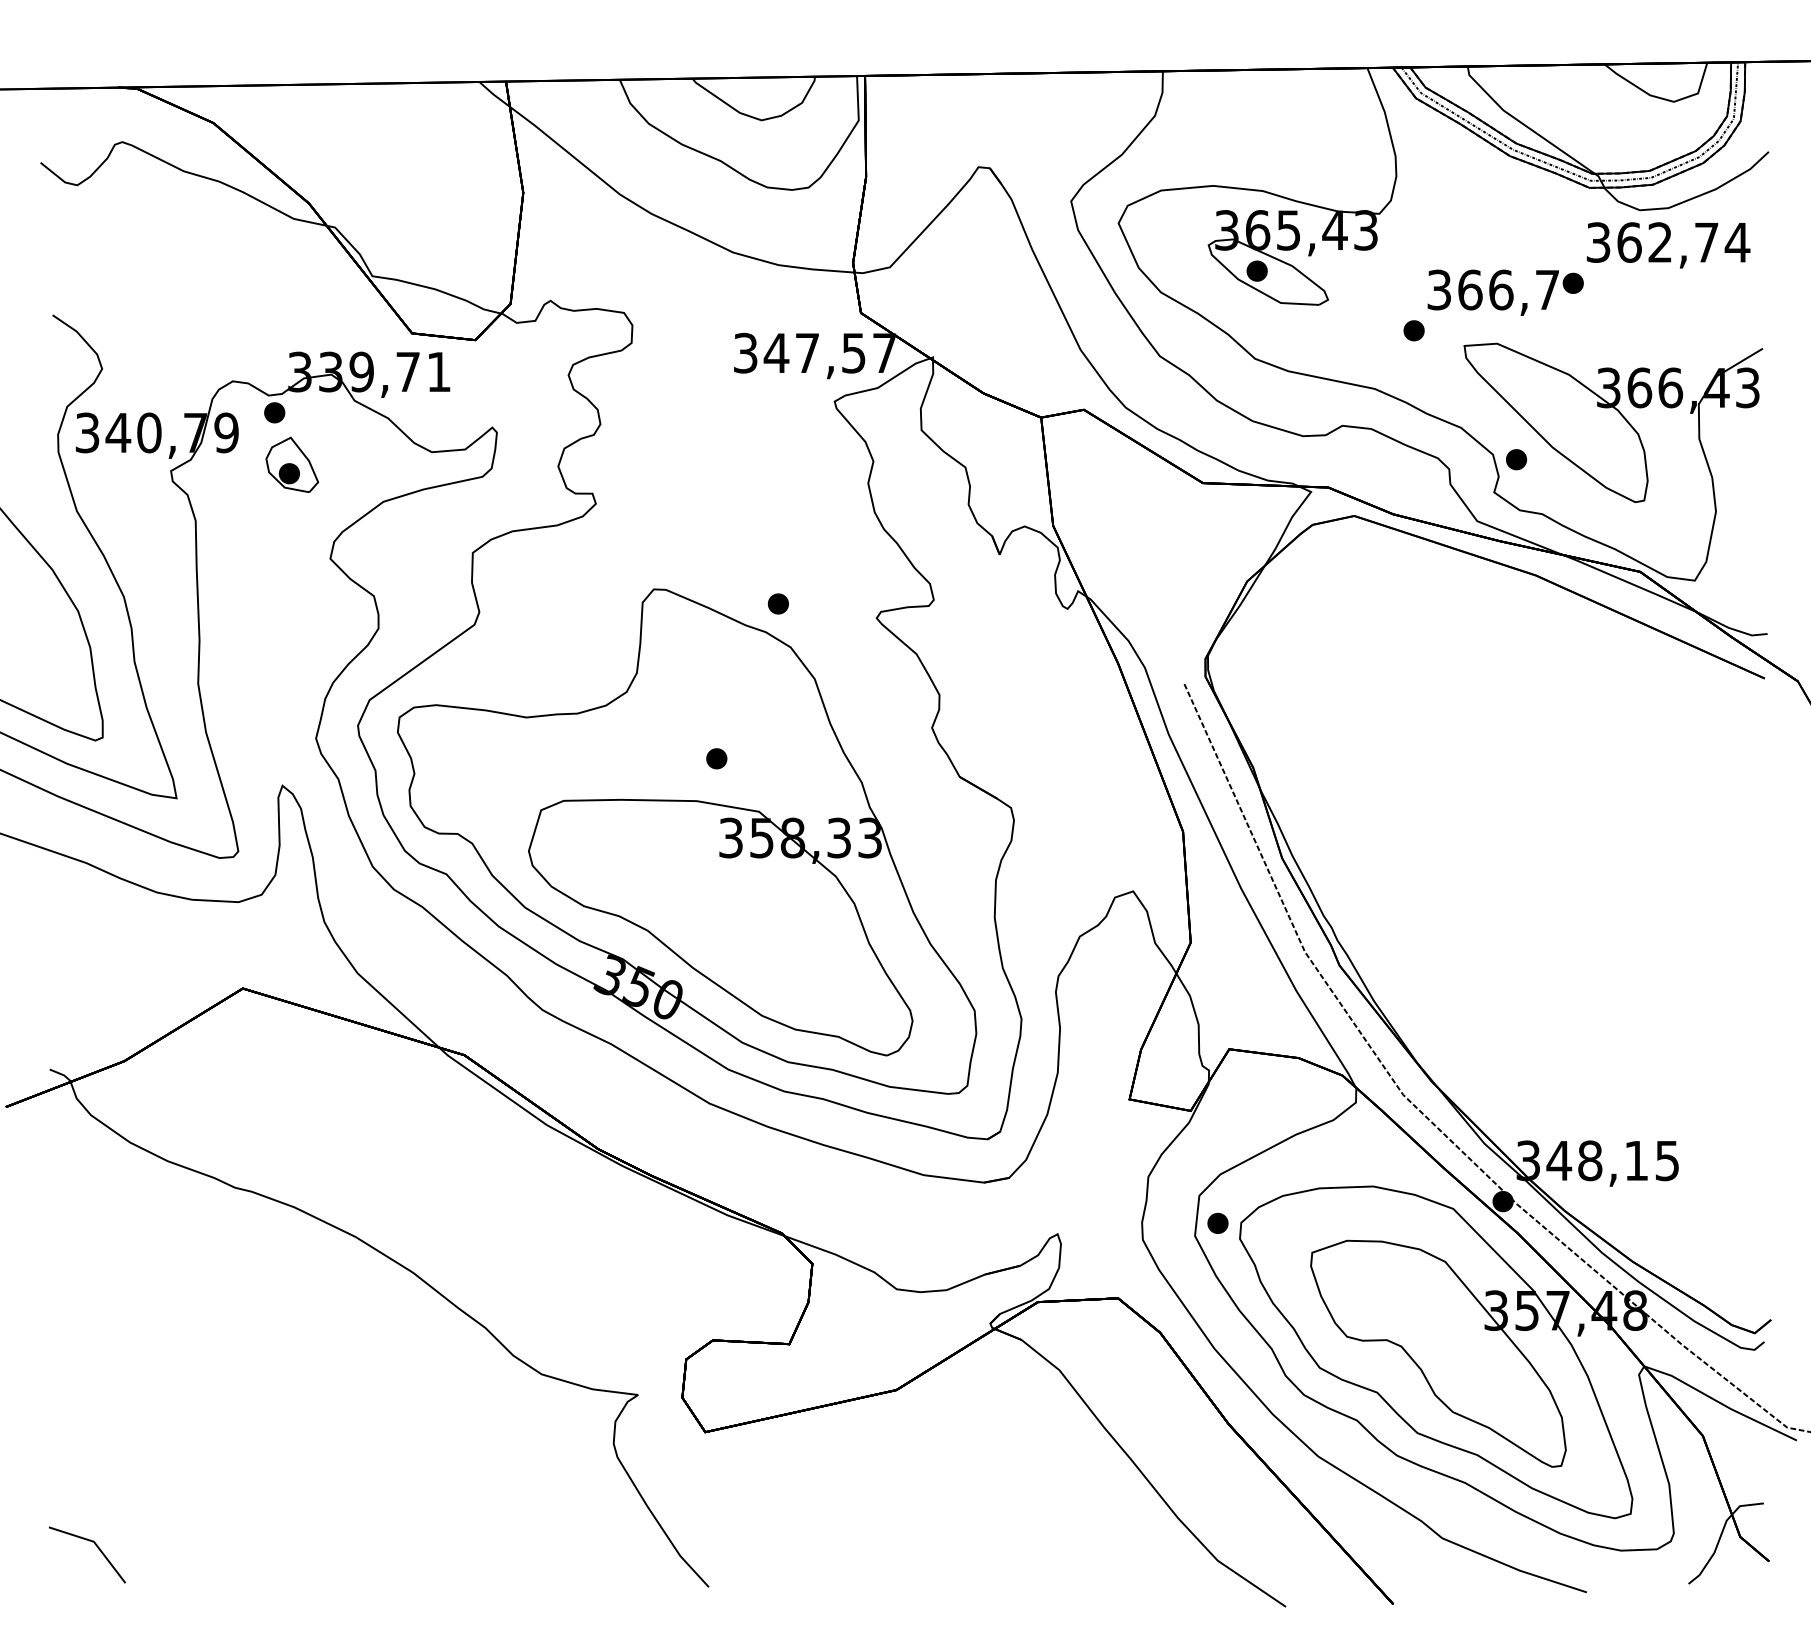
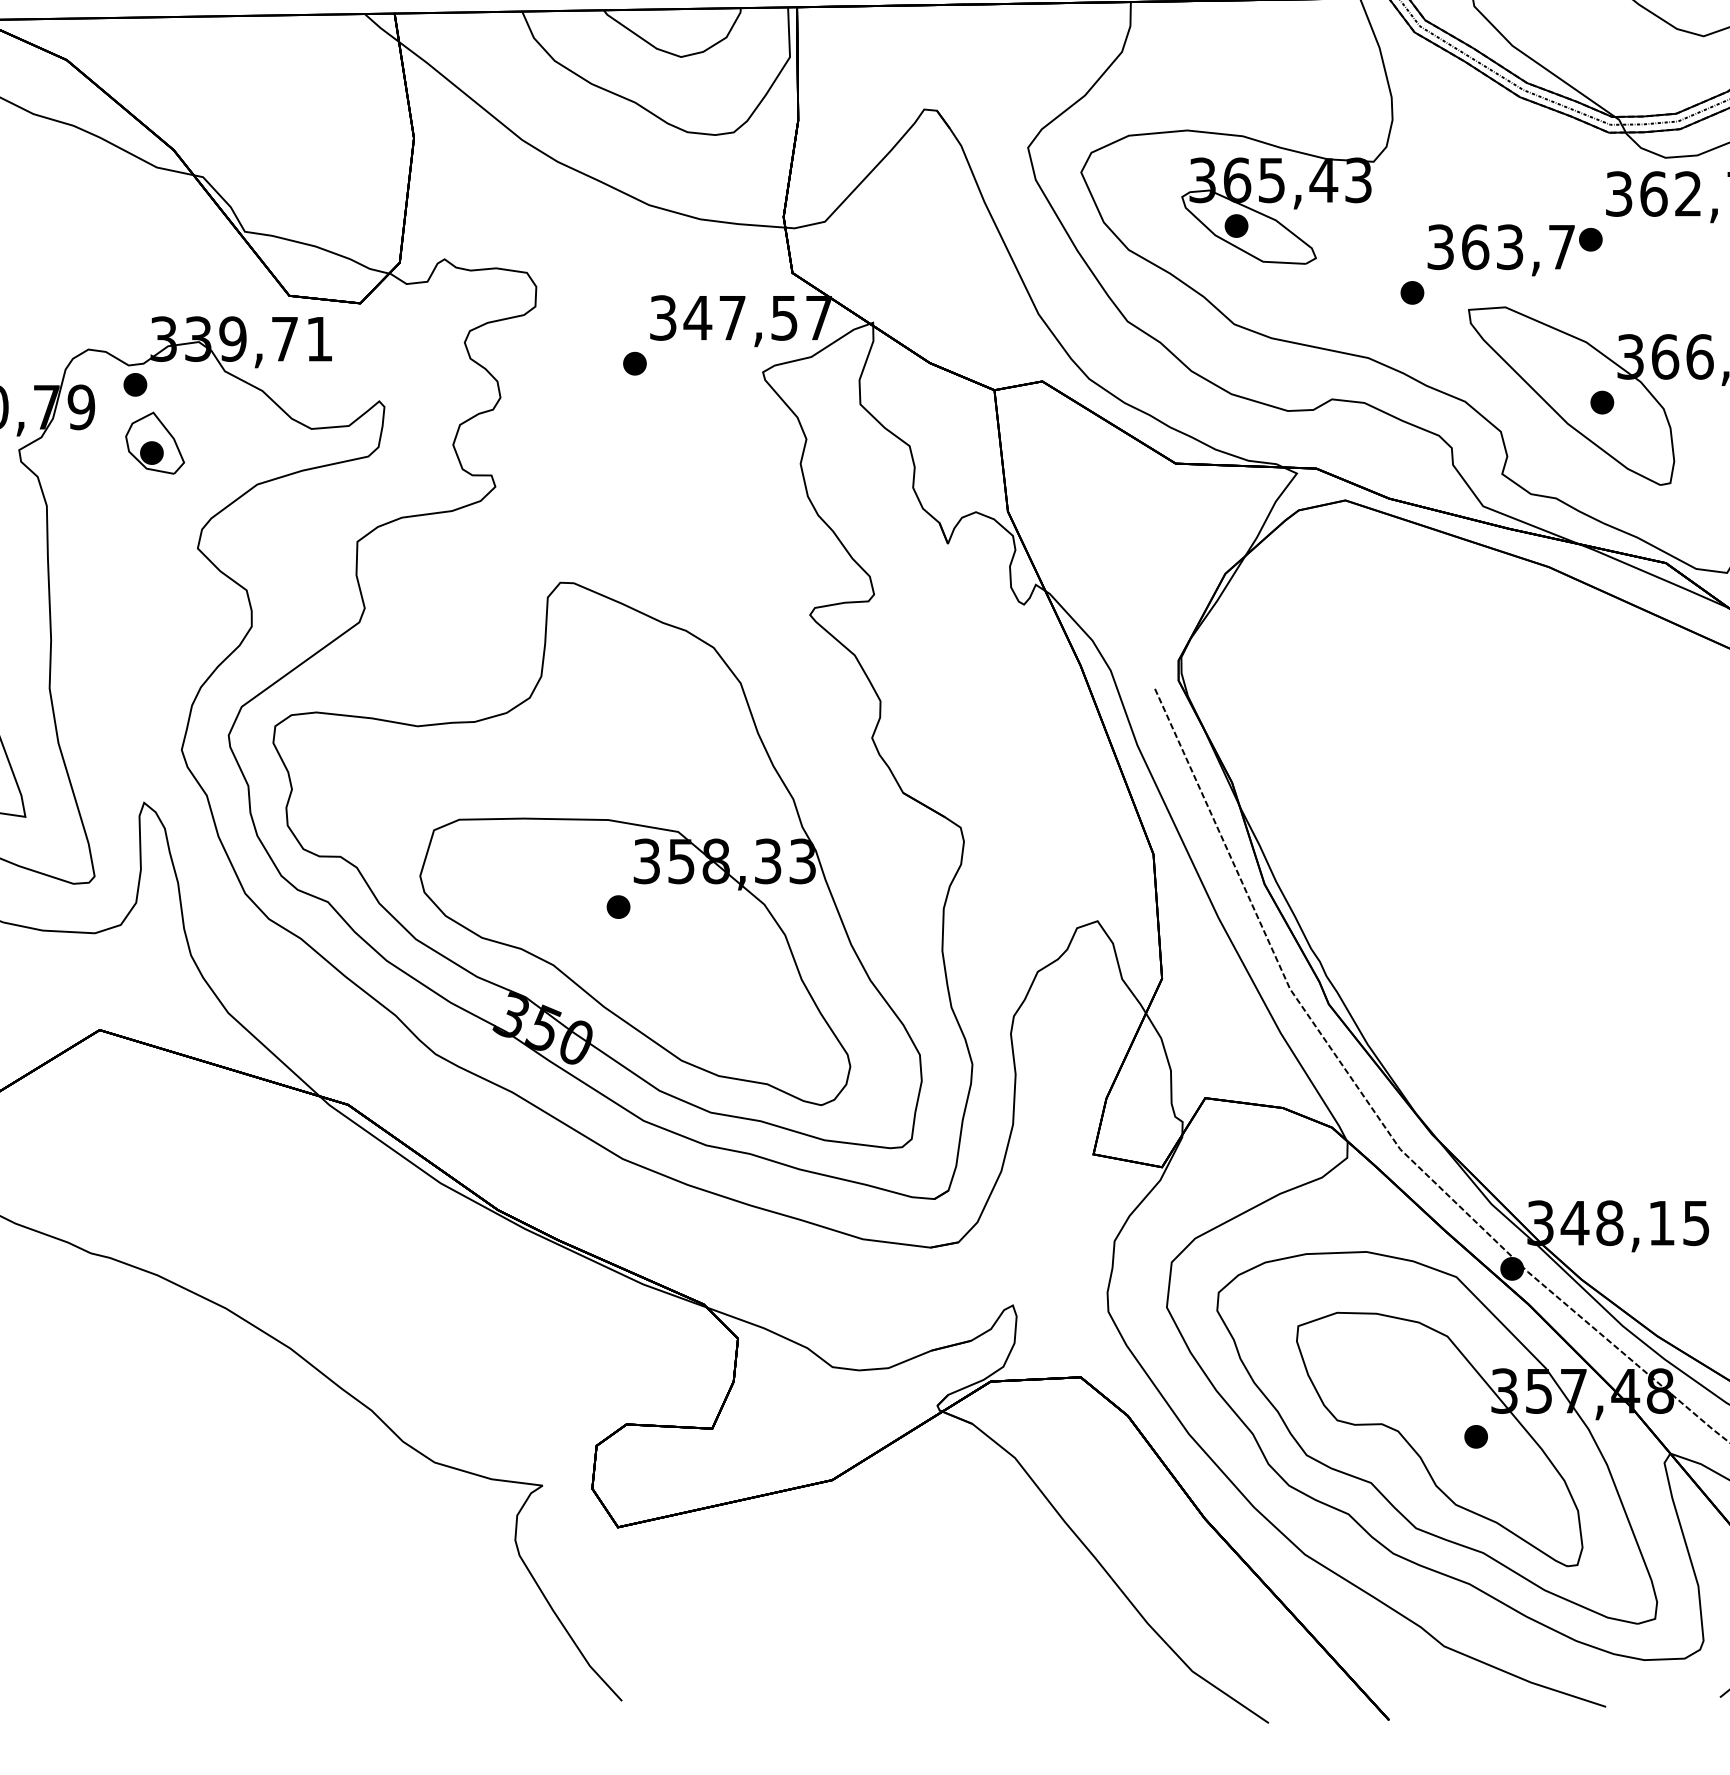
text: (1501, 289) -> (1510, 246), 366,7 -> 363,7
part: (1516, 459) -> (1602, 402), moved
part: (777, 603) -> (633, 363), moved
part: (716, 758) -> (618, 906), moved
part: (1217, 1222) -> (1475, 1435), moved

